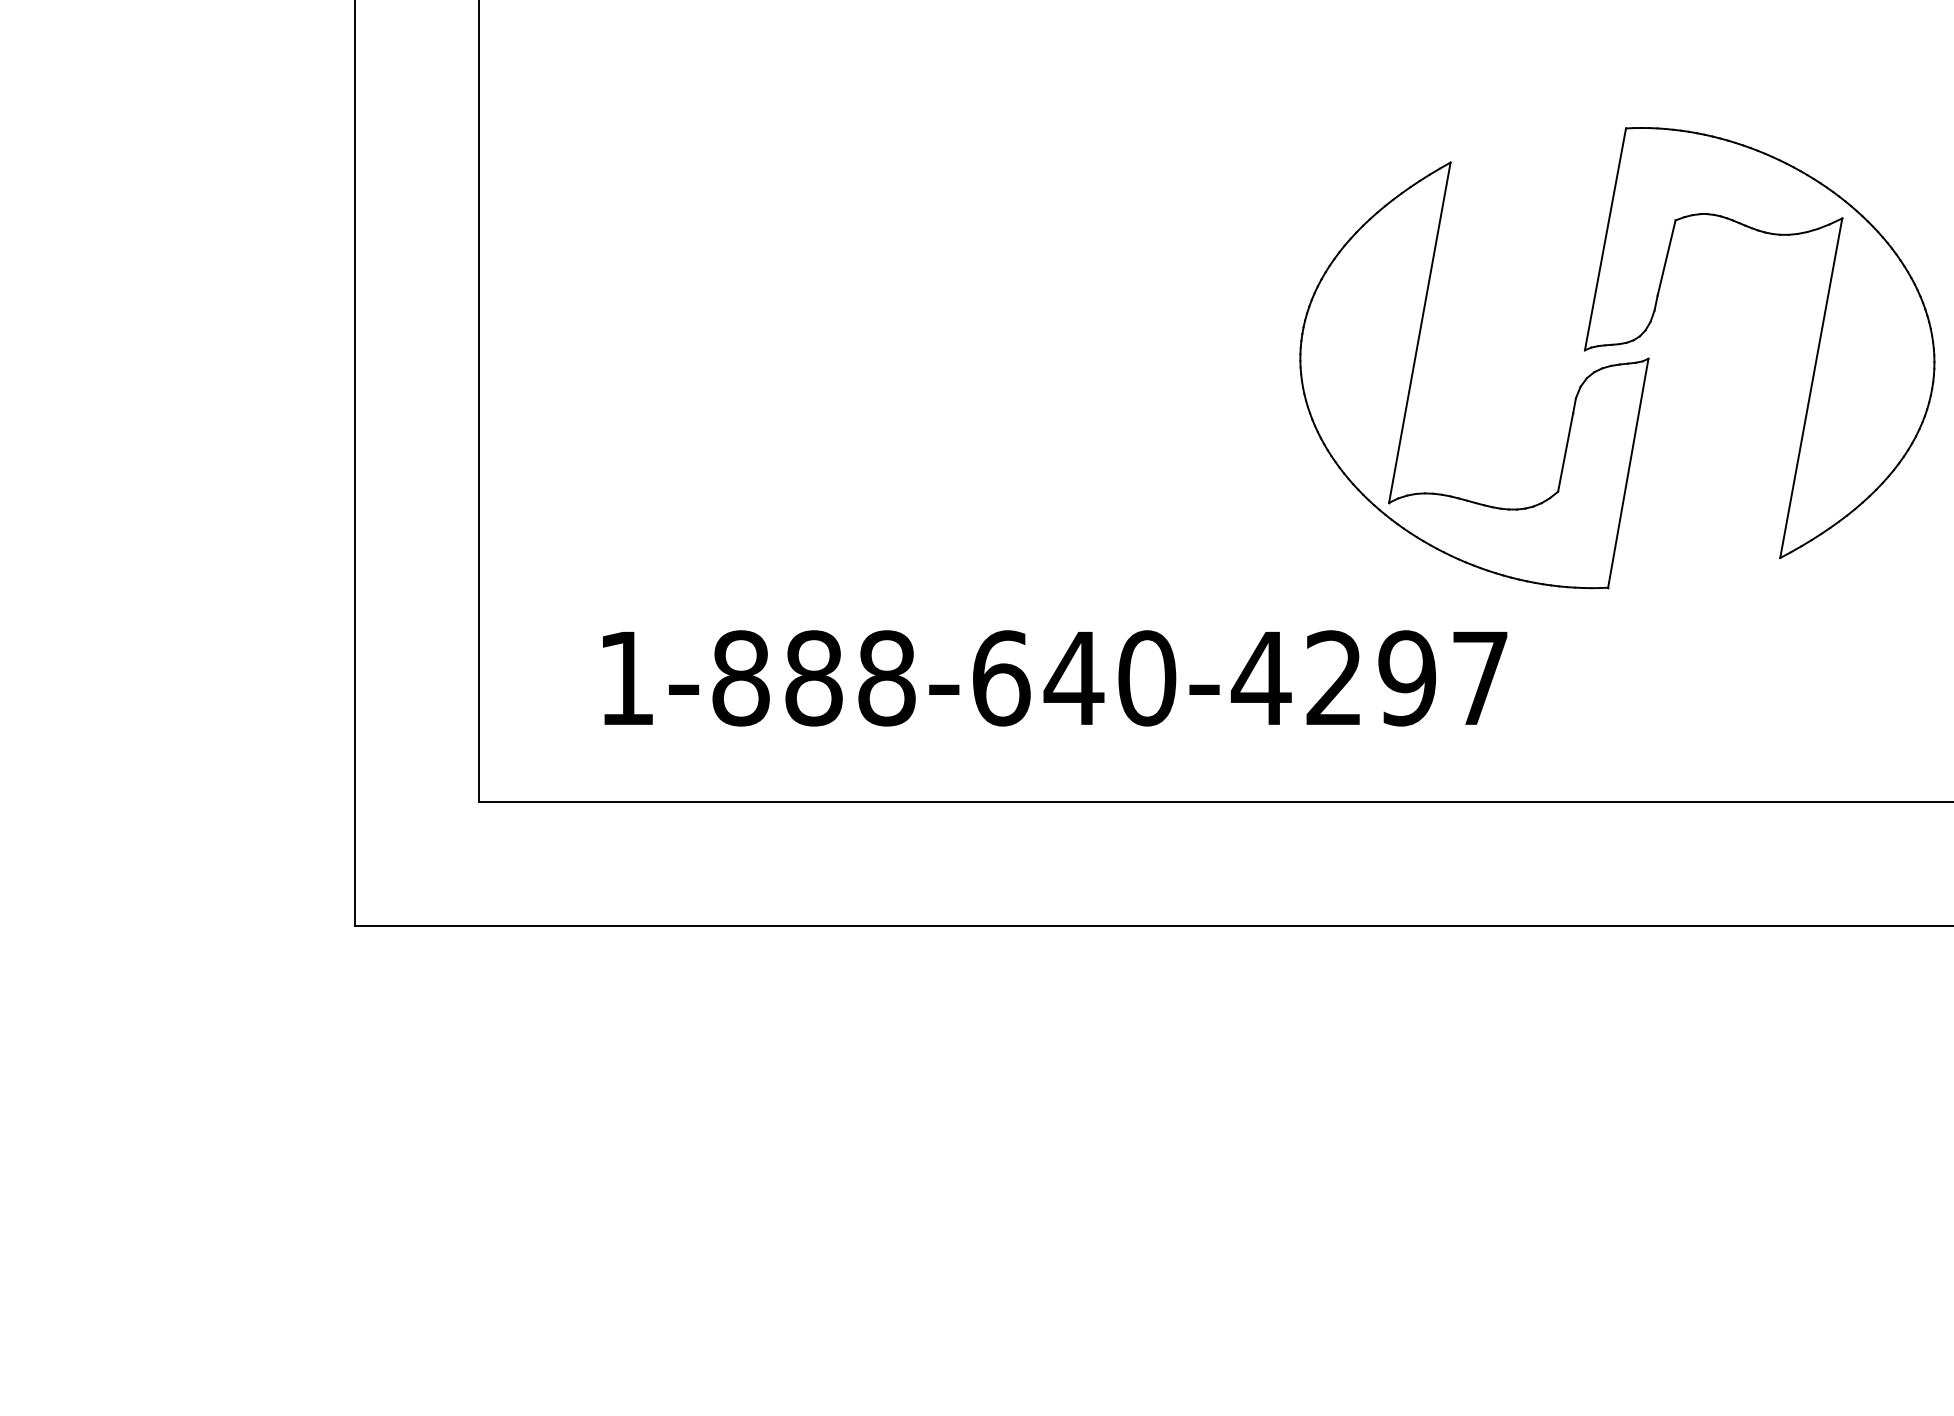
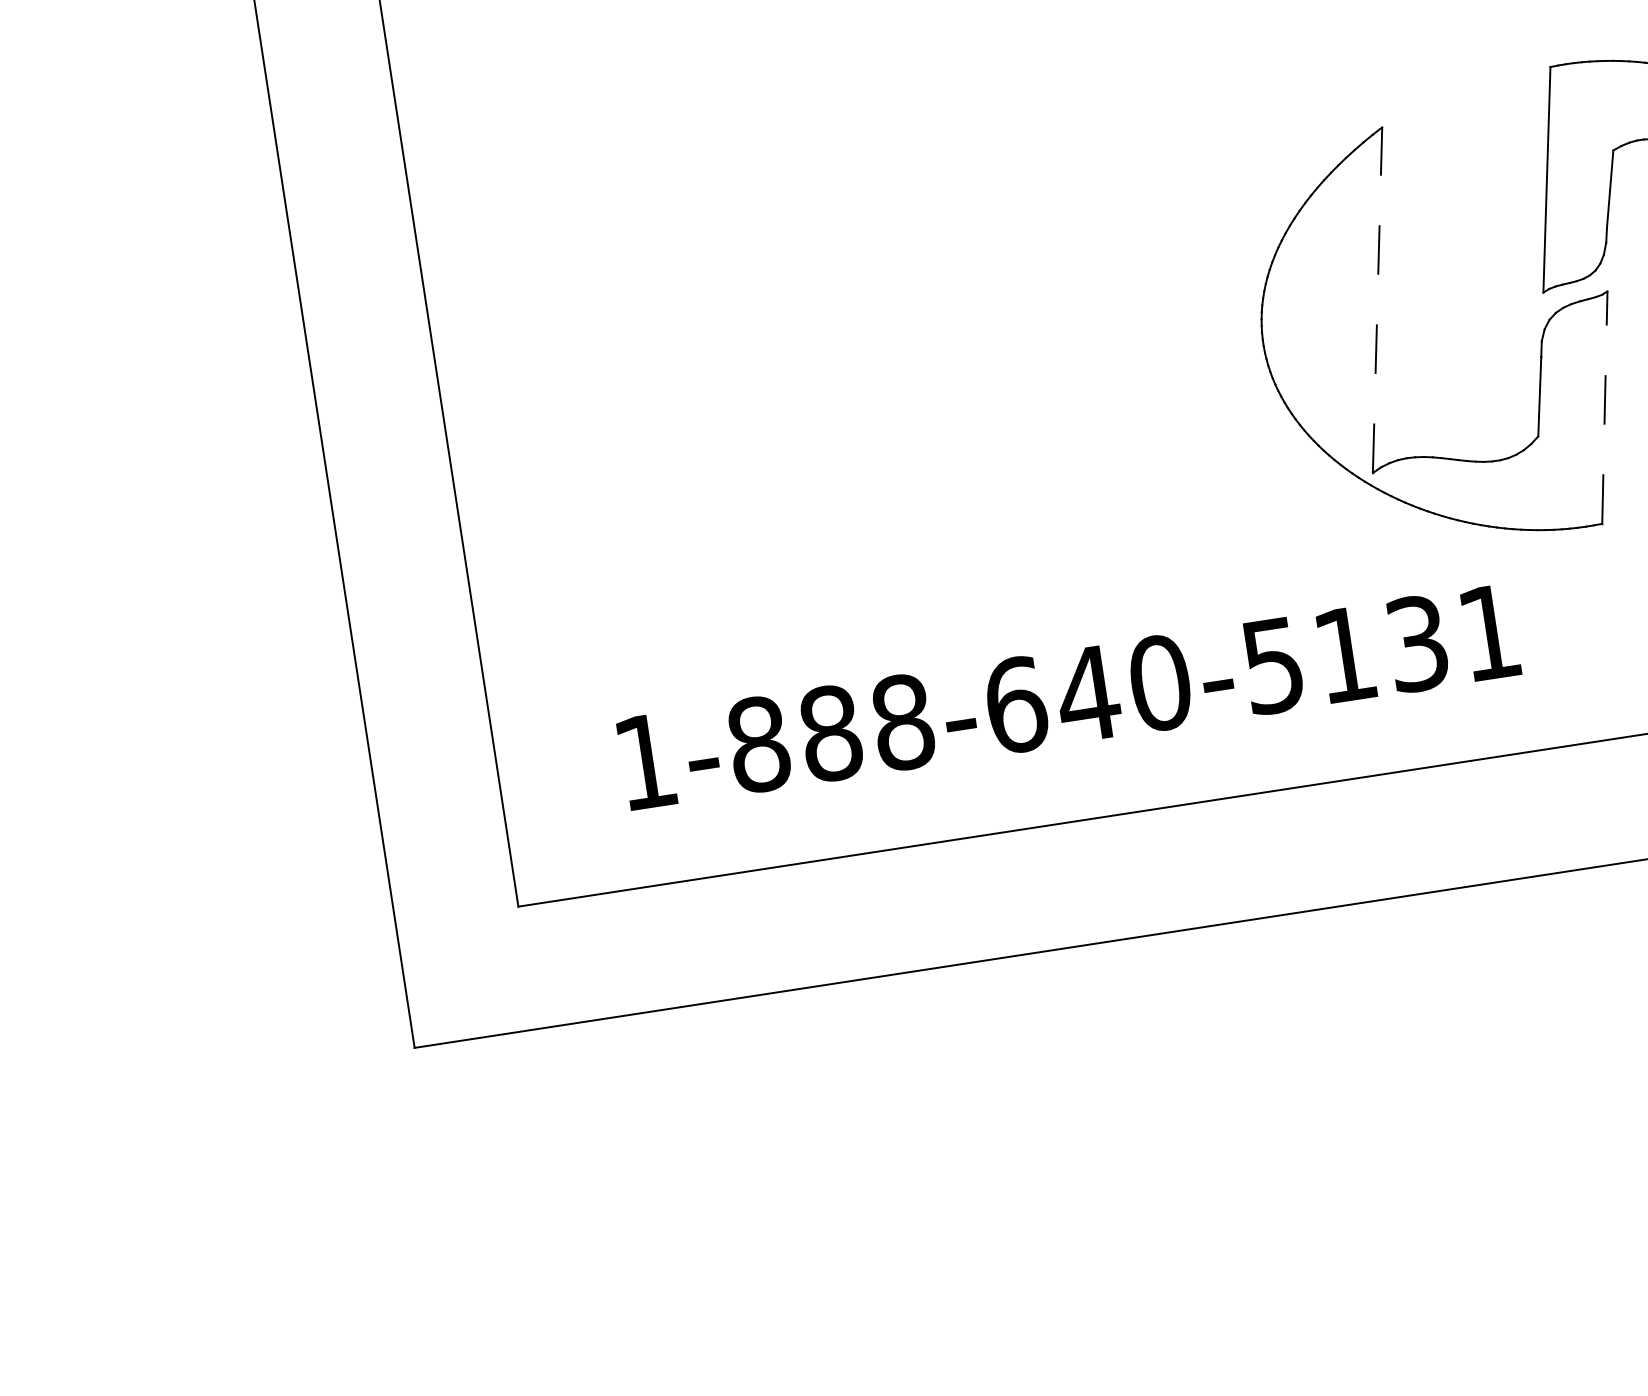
line: (1419, 332) -> (1377, 300), solid -> dashed
line: (1628, 472) -> (1604, 406), solid -> dashed
text: (1368, 678) -> (1379, 649), 1-888-640-4297 -> 1-888-640-5131

